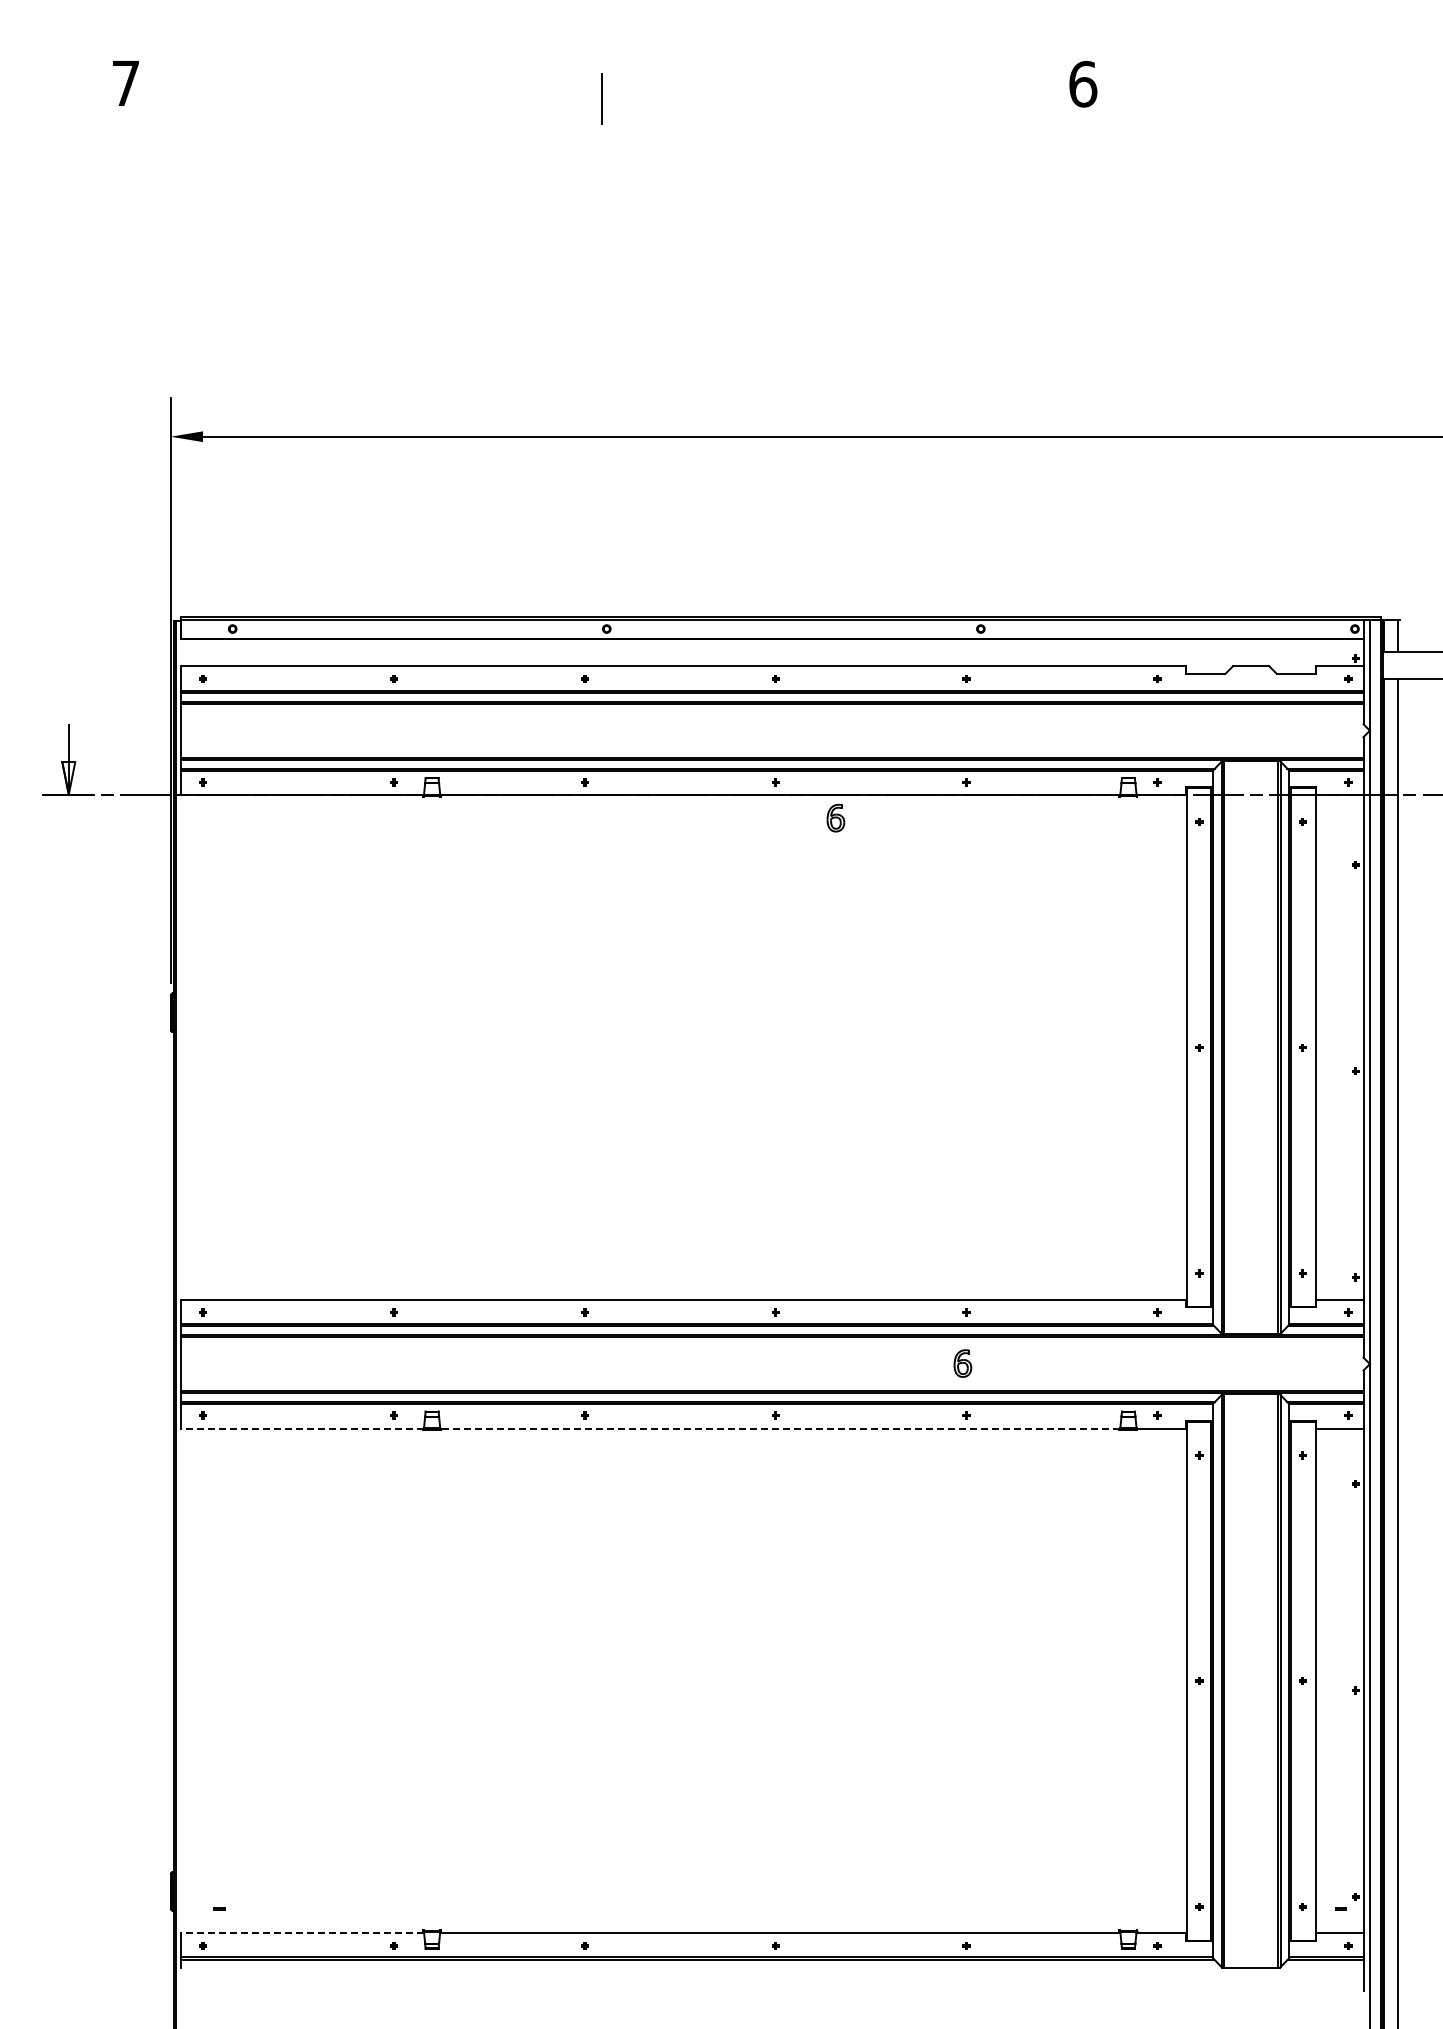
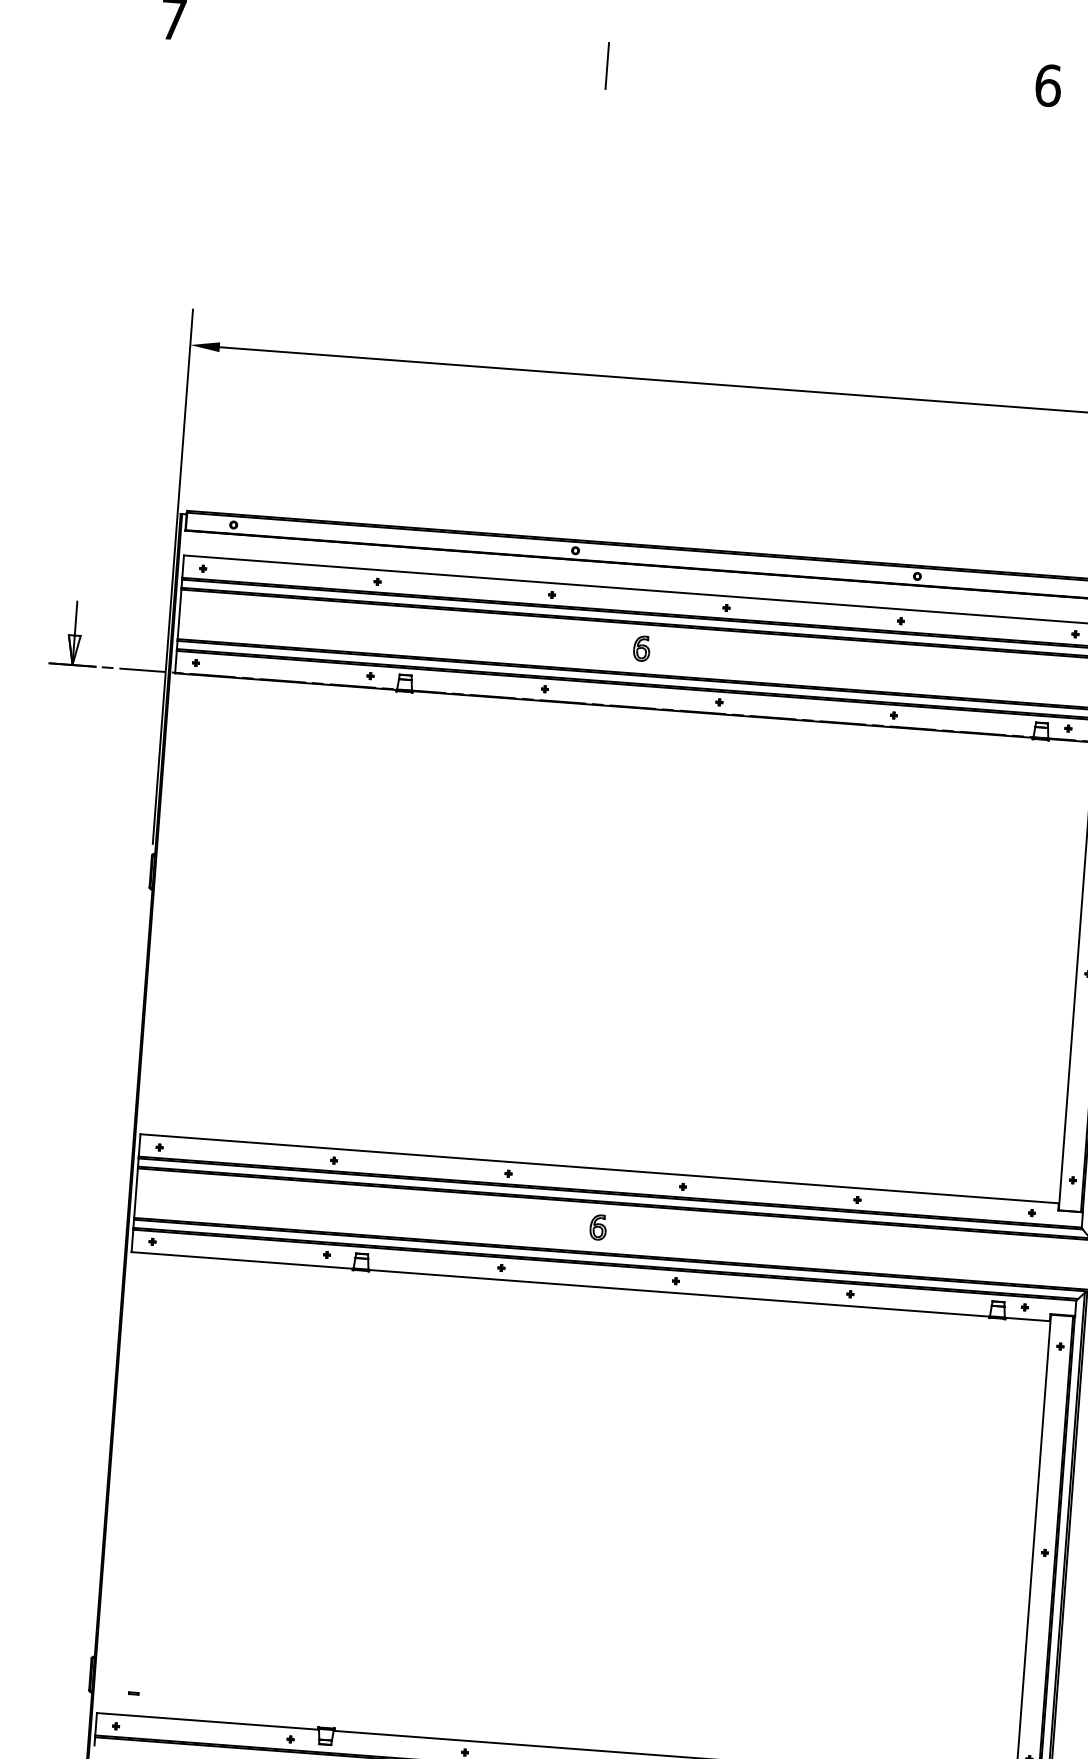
part: (835, 817) -> (641, 648), moved
part: (962, 1363) -> (597, 1227), moved
line: (302, 1428) -> (242, 1260), dashed -> solid
line: (779, 1428) -> (678, 1293), dashed -> solid
line: (302, 1932) -> (207, 1720), dashed -> solid

